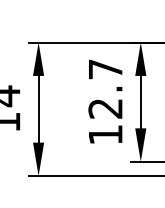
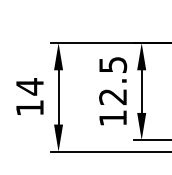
text: (106, 68) -> (113, 64), 12.7 -> 12.5

